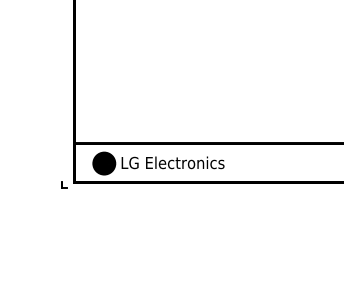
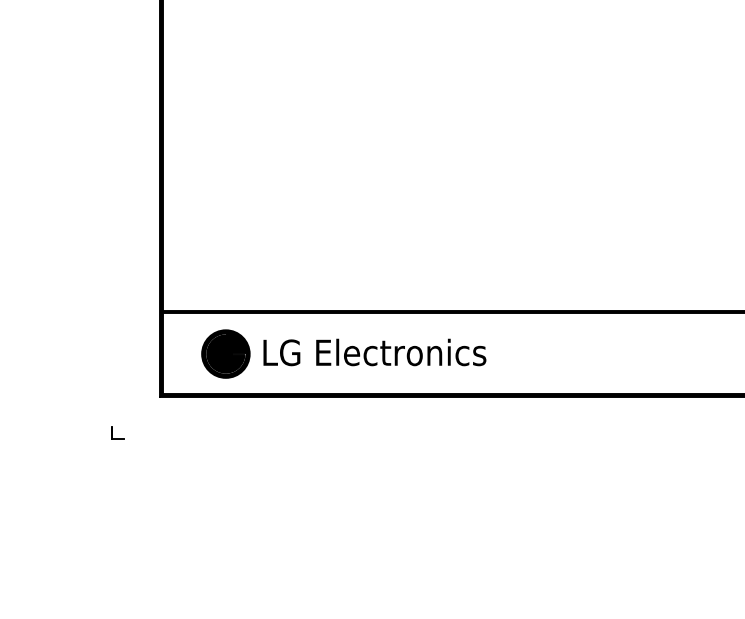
part: (64, 184) -> (118, 431), moved

